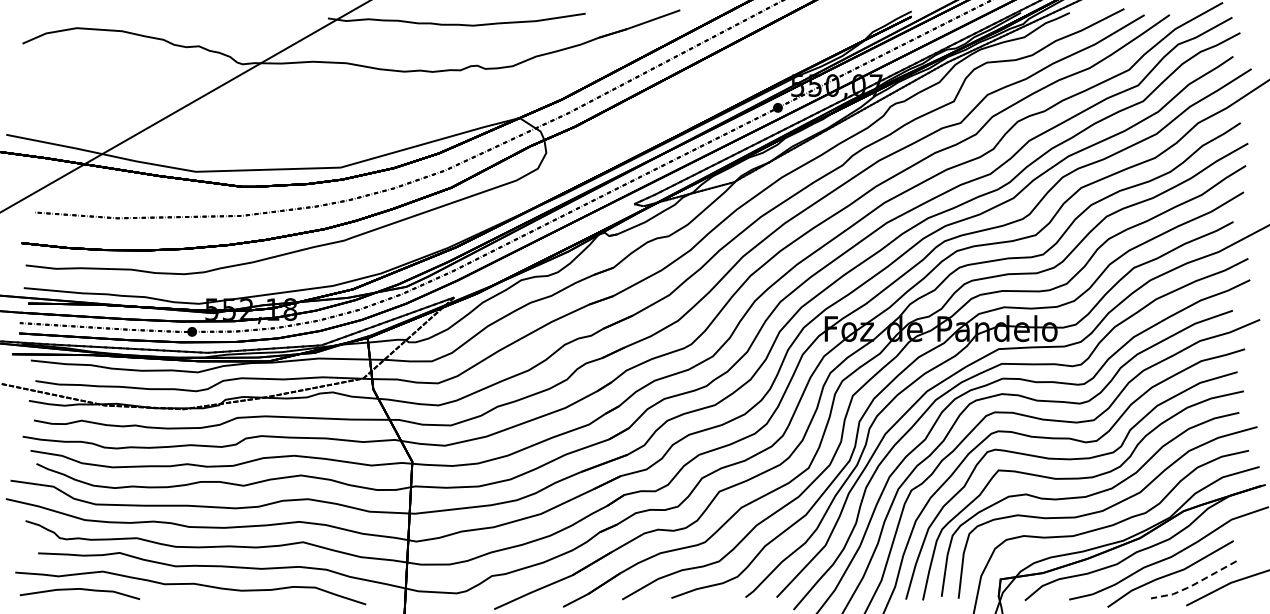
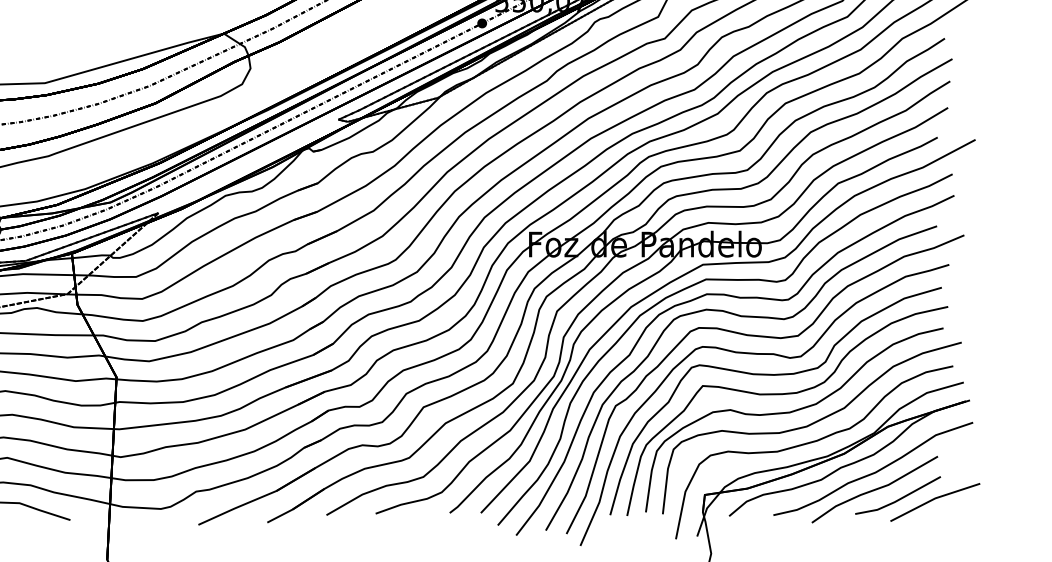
line: (1193, 584) -> (897, 500), dashed -> solid

